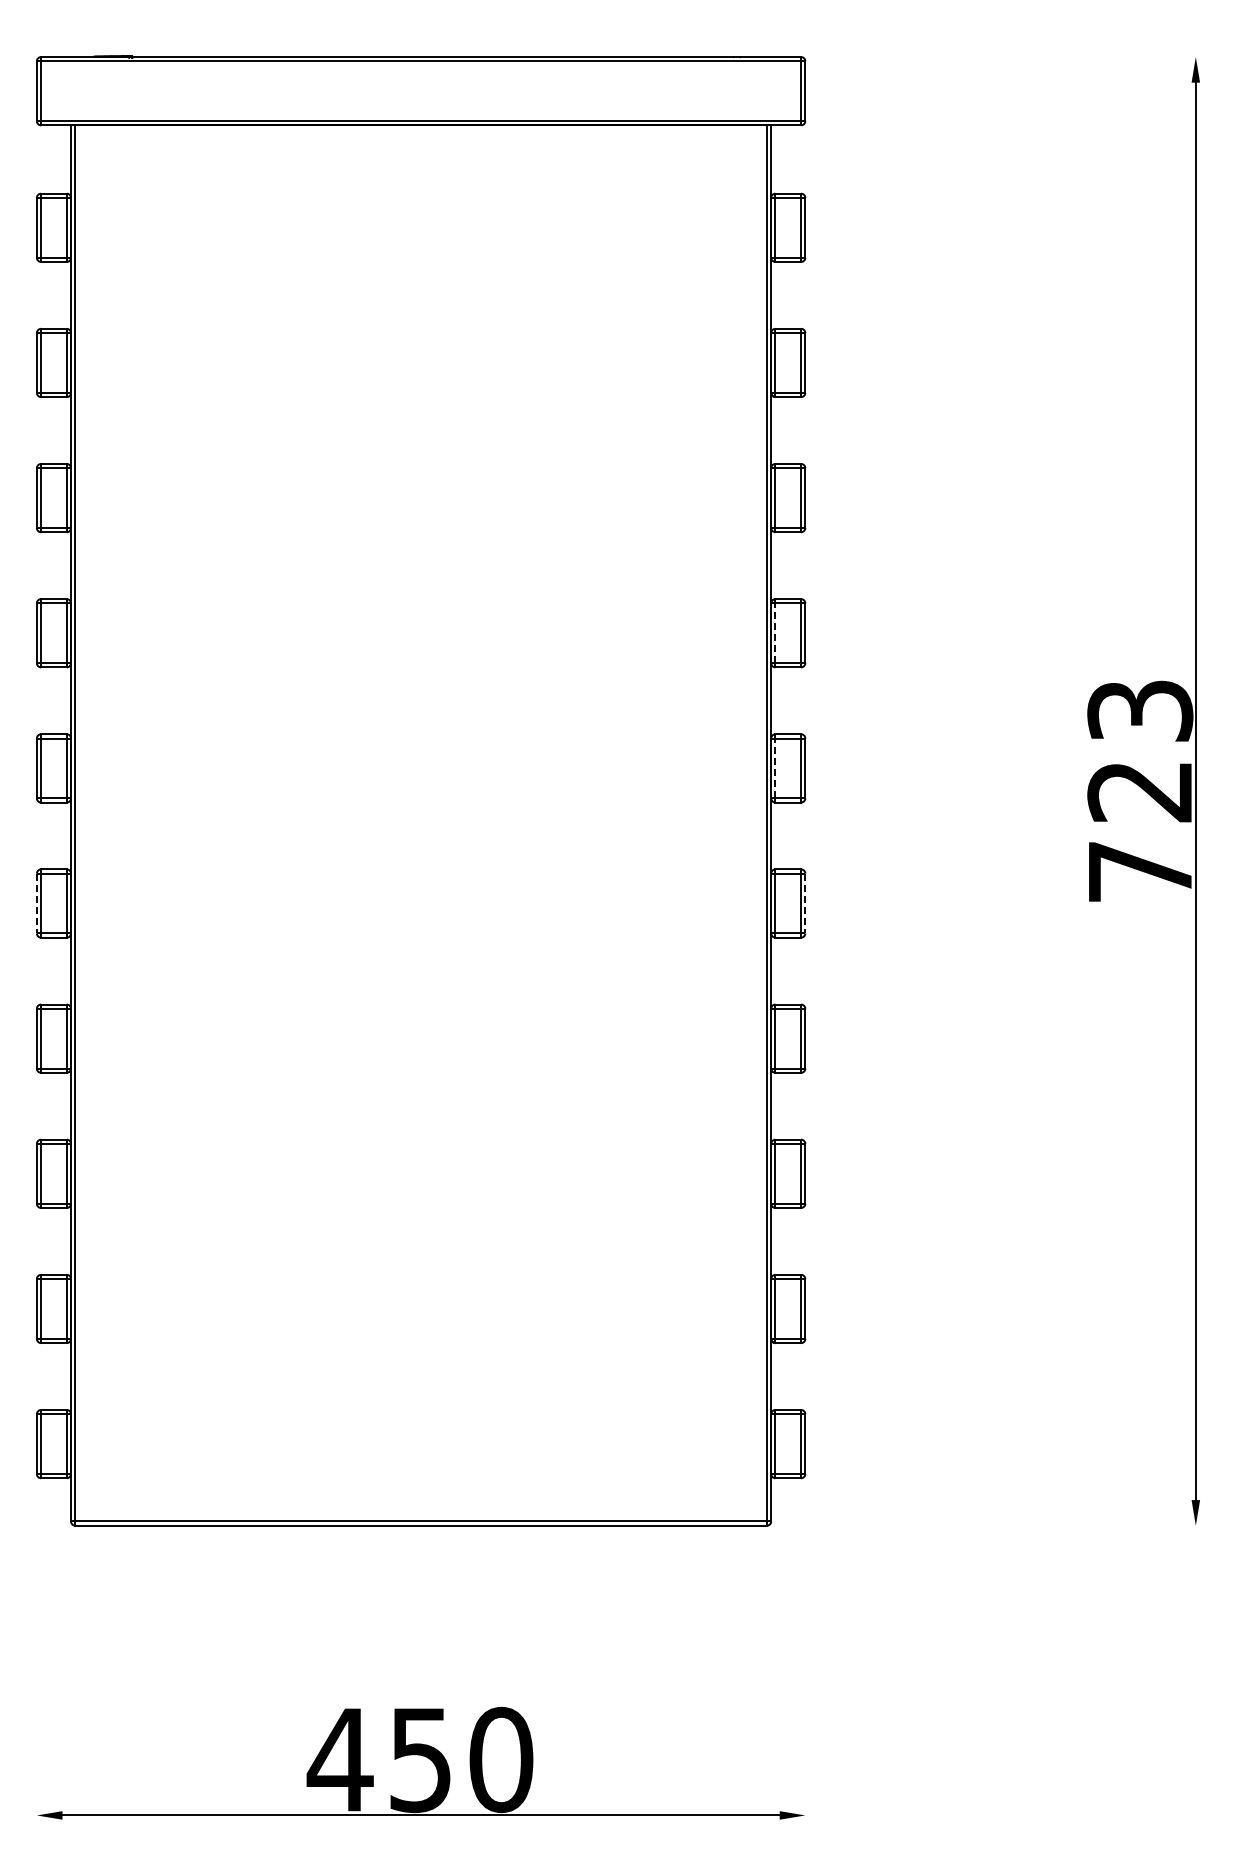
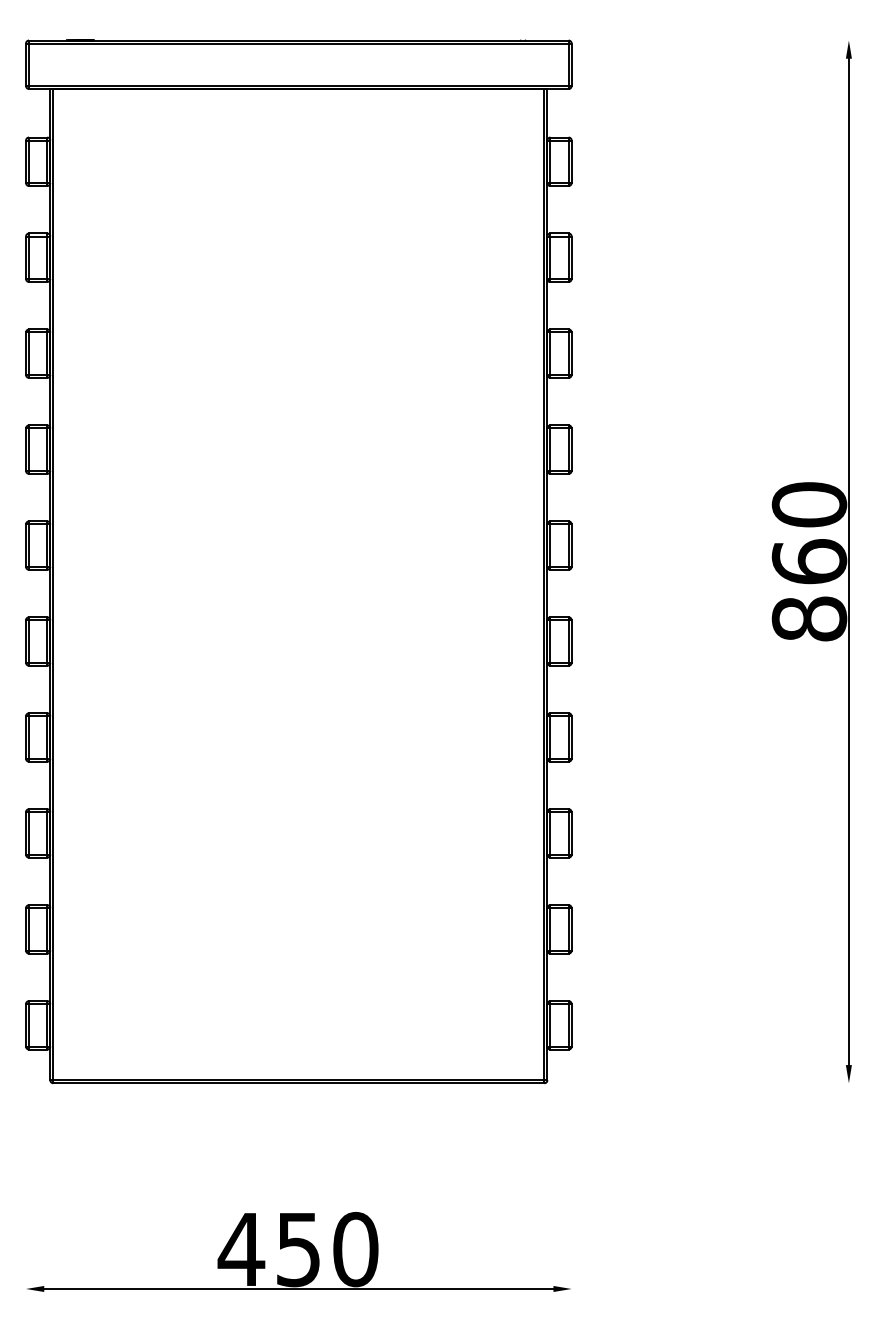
line: (775, 633) -> (550, 449), dashed -> solid
line: (775, 768) -> (550, 545), dashed -> solid
text: (1140, 791) -> (809, 561), 723 -> 860
line: (36, 903) -> (25, 641), dashed -> solid
line: (805, 903) -> (571, 641), dashed -> solid

